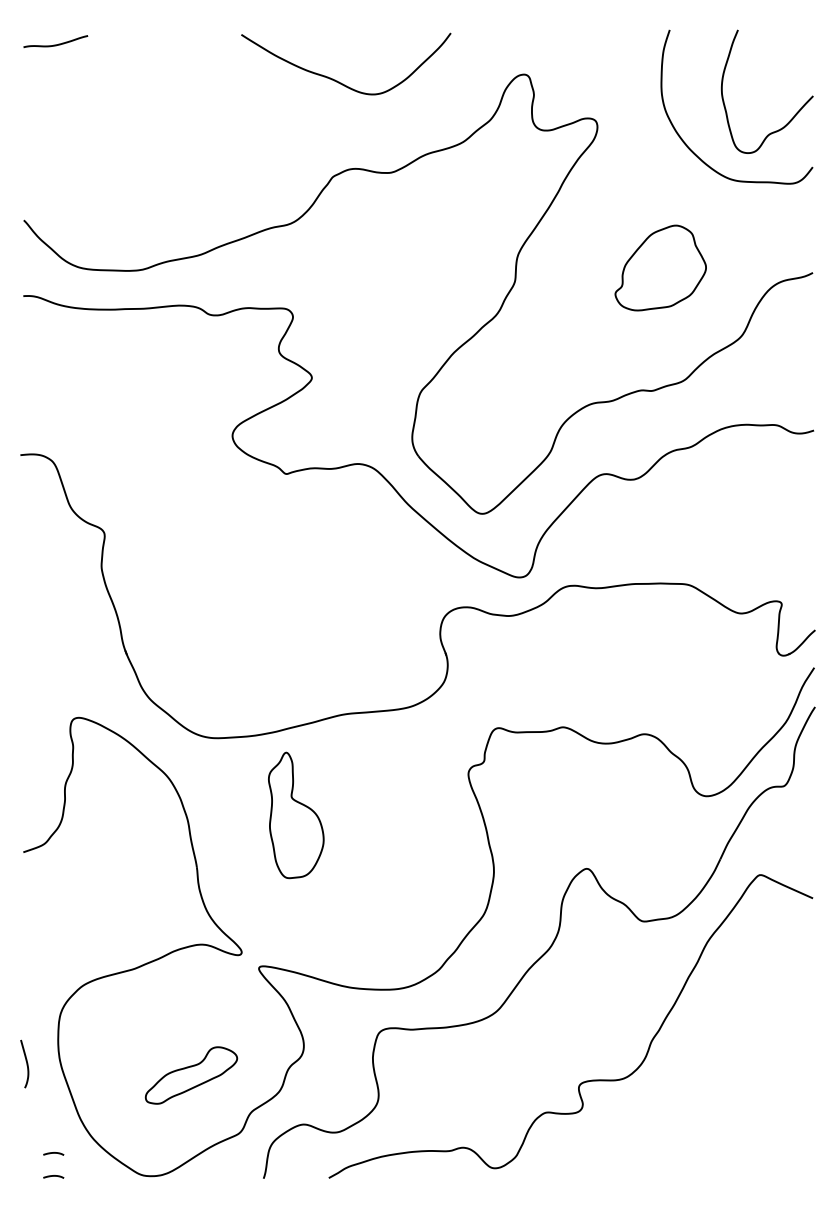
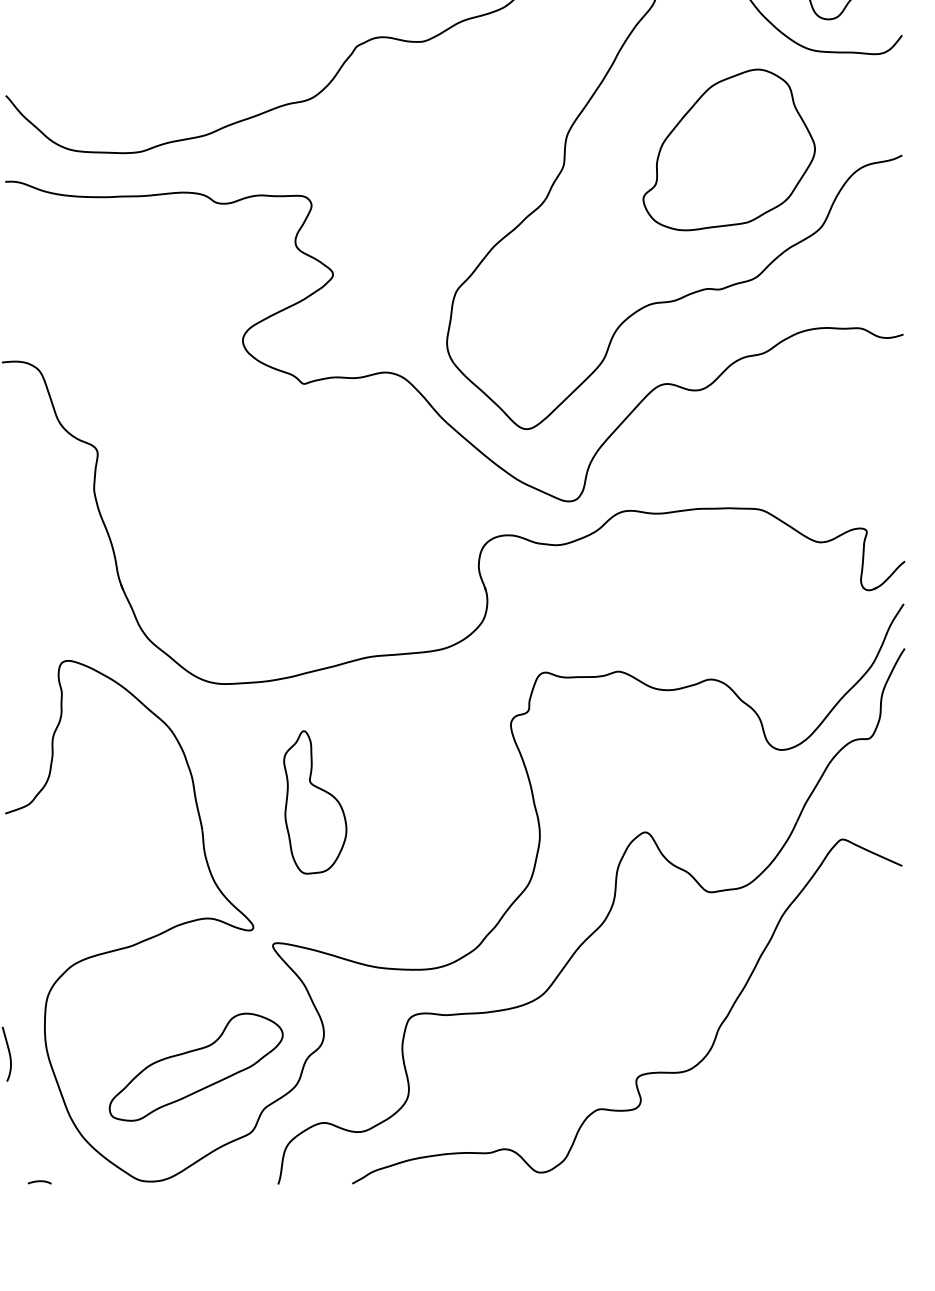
part: (660, 267) -> (729, 149), size x1.67
part: (296, 815) -> (315, 802), moved
part: (191, 1075) -> (196, 1067), size x1.67
curve: (53, 1153) -> (39, 1155), removed

